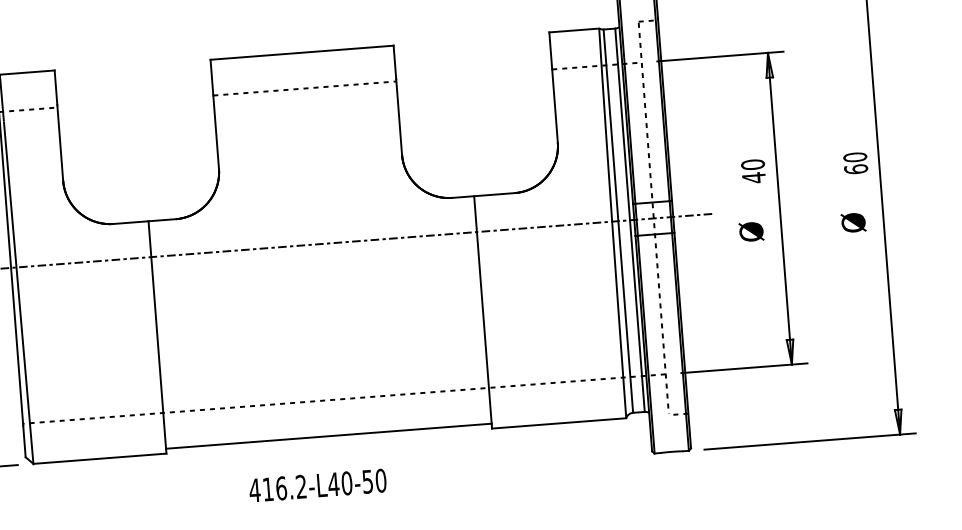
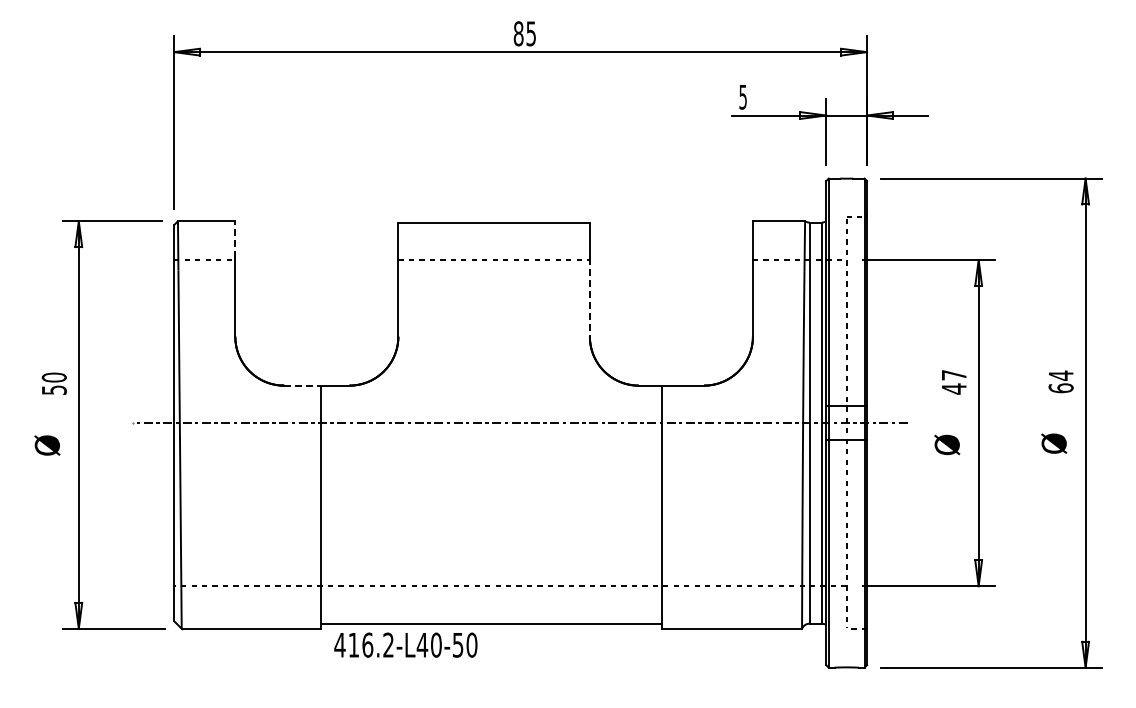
line: (56, 86) -> (235, 238), solid -> dashed
line: (398, 117) -> (589, 297), solid -> dashed
text: (854, 157) -> (1060, 375), 60 -> 64
text: (752, 164) -> (953, 374), 40 -> 47
line: (131, 222) -> (303, 385), solid -> dashed
text: (317, 485) -> (405, 644), moved

